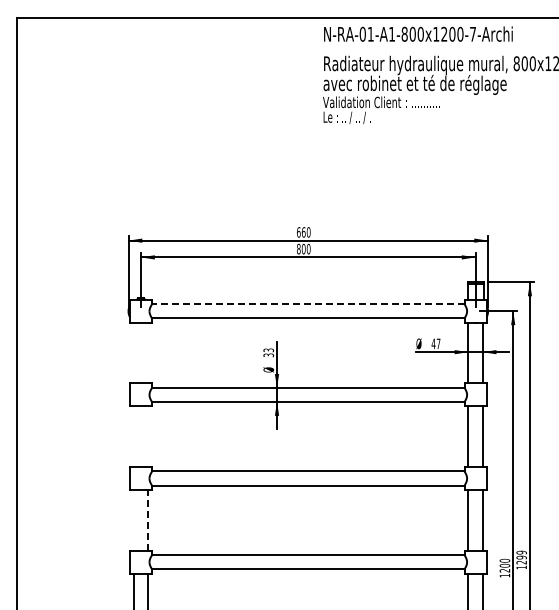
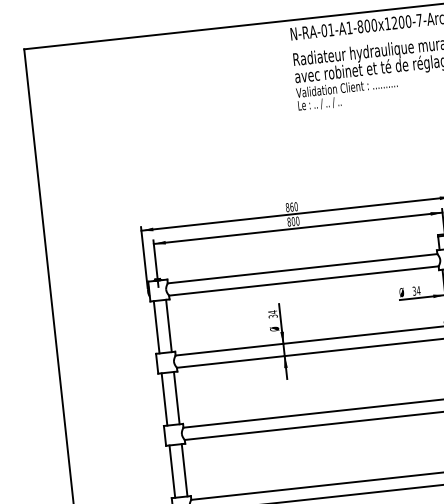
text: (298, 232) -> (287, 207), 660 -> 860
line: (307, 304) -> (301, 269), dashed -> solid
text: (435, 343) -> (415, 290), 47 -> 34
text: (268, 350) -> (272, 312), 33 -> 34
line: (133, 352) -> (156, 326), added
line: (148, 352) -> (169, 325), added
line: (133, 436) -> (164, 399), added
line: (148, 436) -> (177, 397), added
line: (148, 519) -> (184, 469), dashed -> solid
line: (133, 520) -> (171, 471), added

